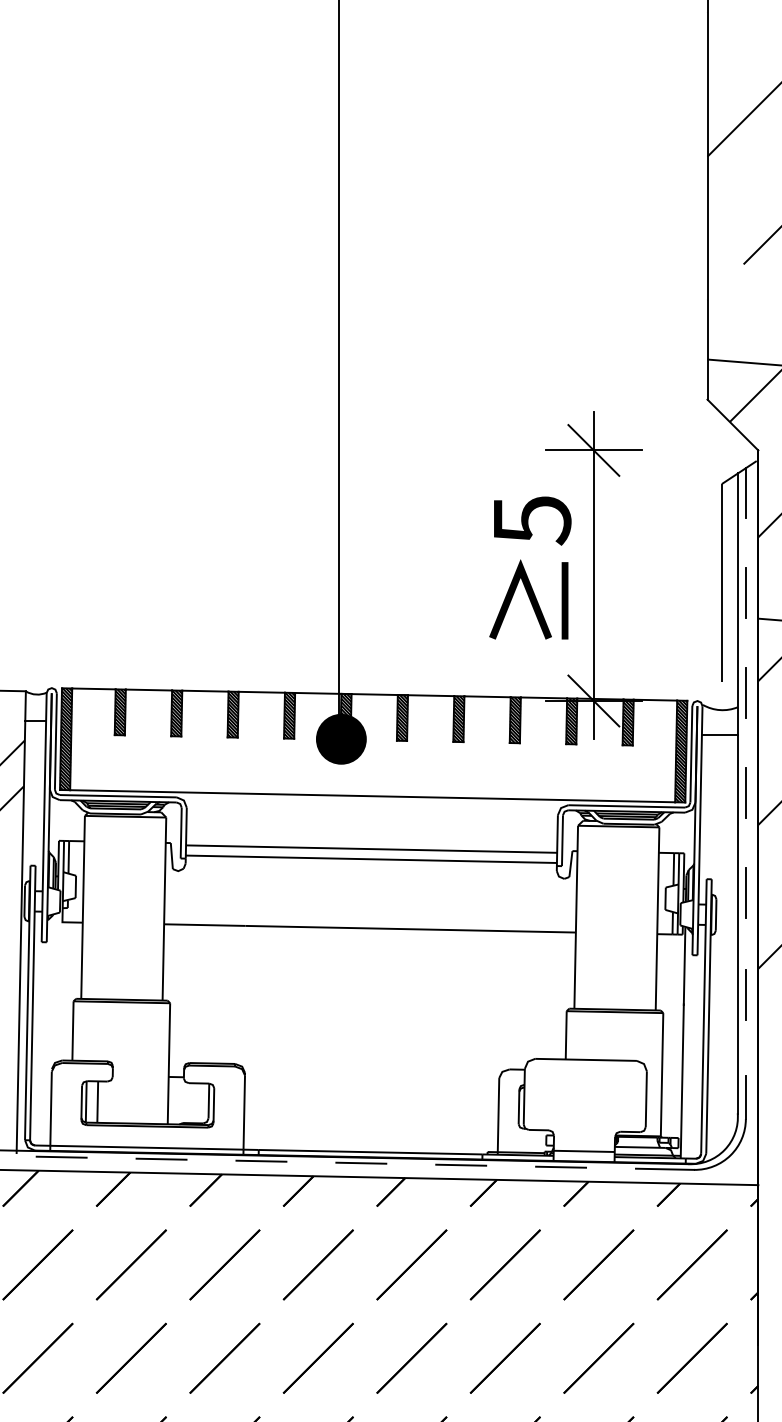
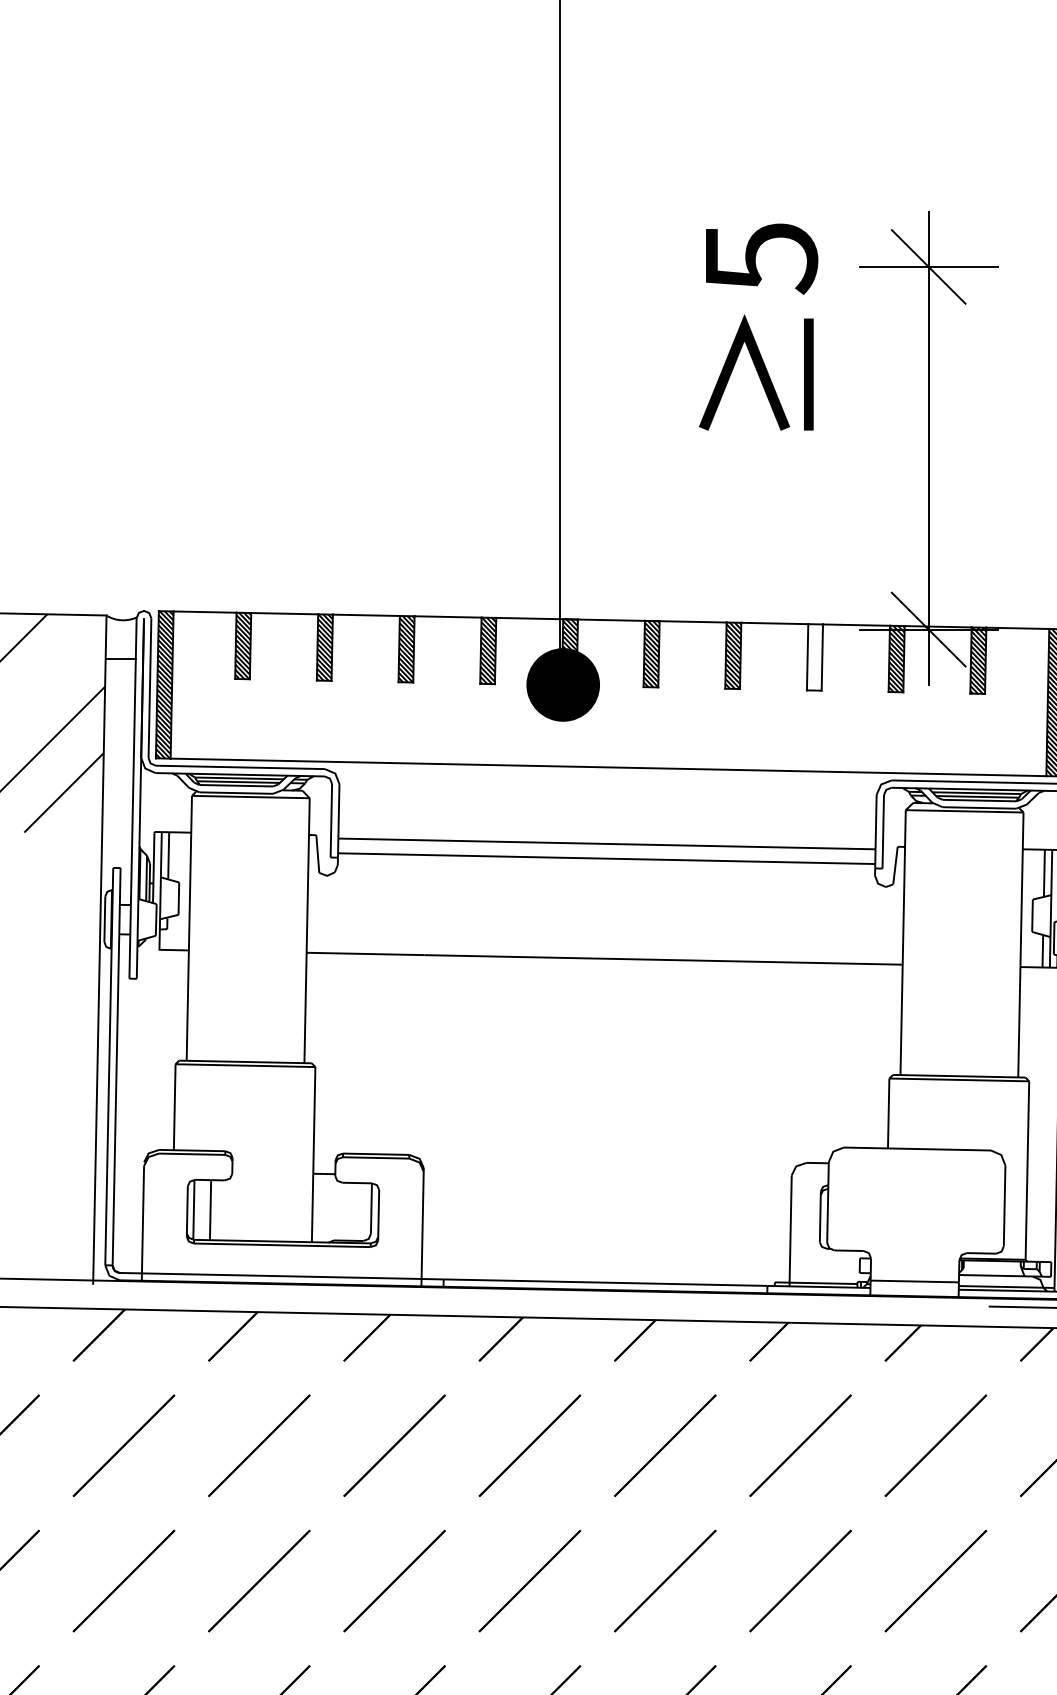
text: (530, 567) -> (758, 326), moved
hatch: (514, 720) -> (813, 657), removed
line: (61, 1156) -> (158, 1288), removed
line: (161, 1158) -> (302, 1291), removed
line: (261, 1160) -> (447, 1294), removed
line: (361, 1162) -> (592, 1297), removed
line: (461, 1164) -> (737, 1300), removed
line: (561, 1166) -> (881, 1303), removed

